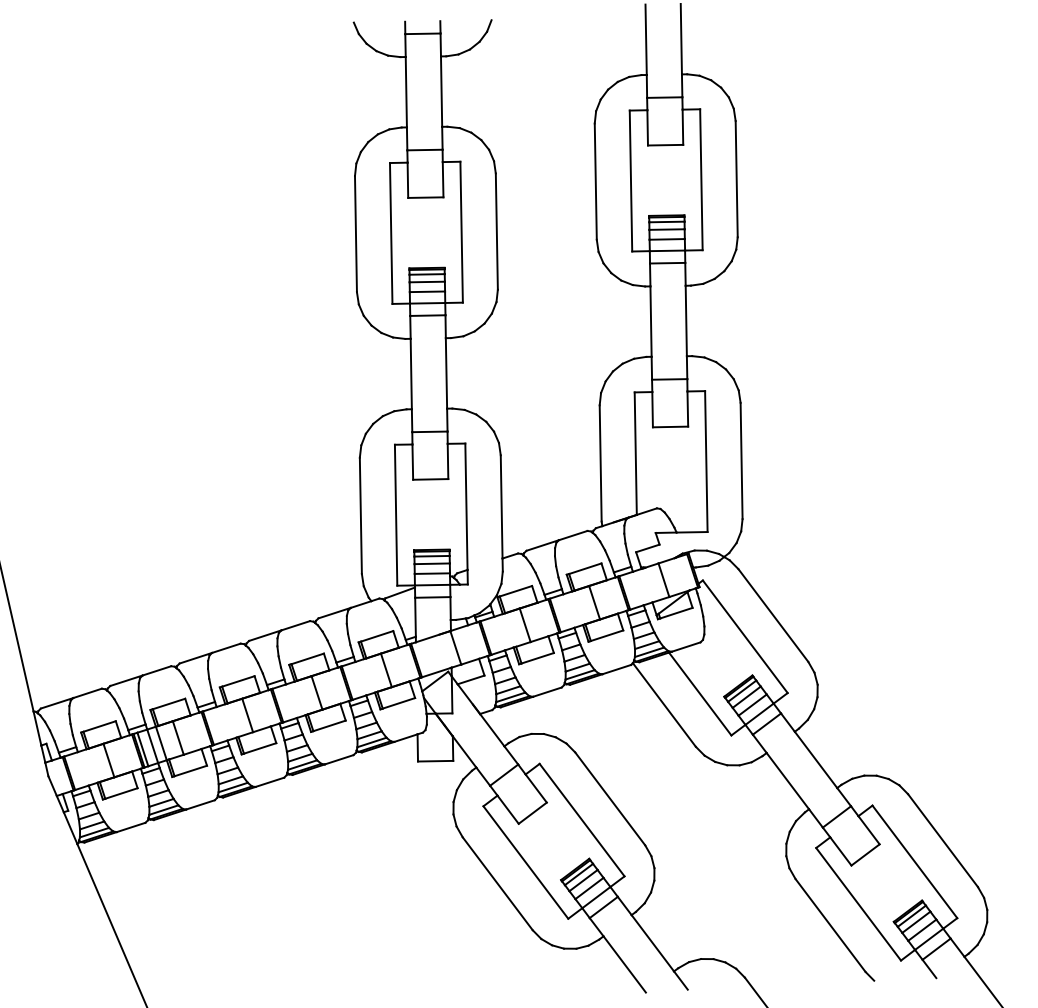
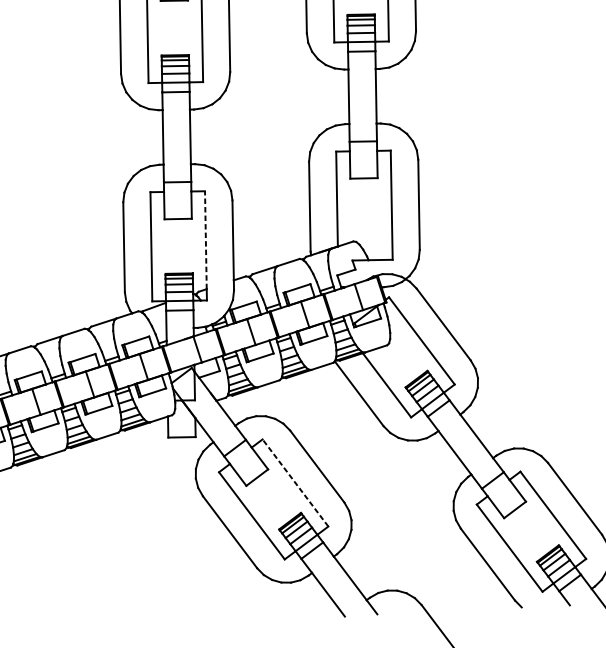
line: (466, 506) -> (205, 240), solid -> dashed
line: (581, 819) -> (295, 482), solid -> dashed

